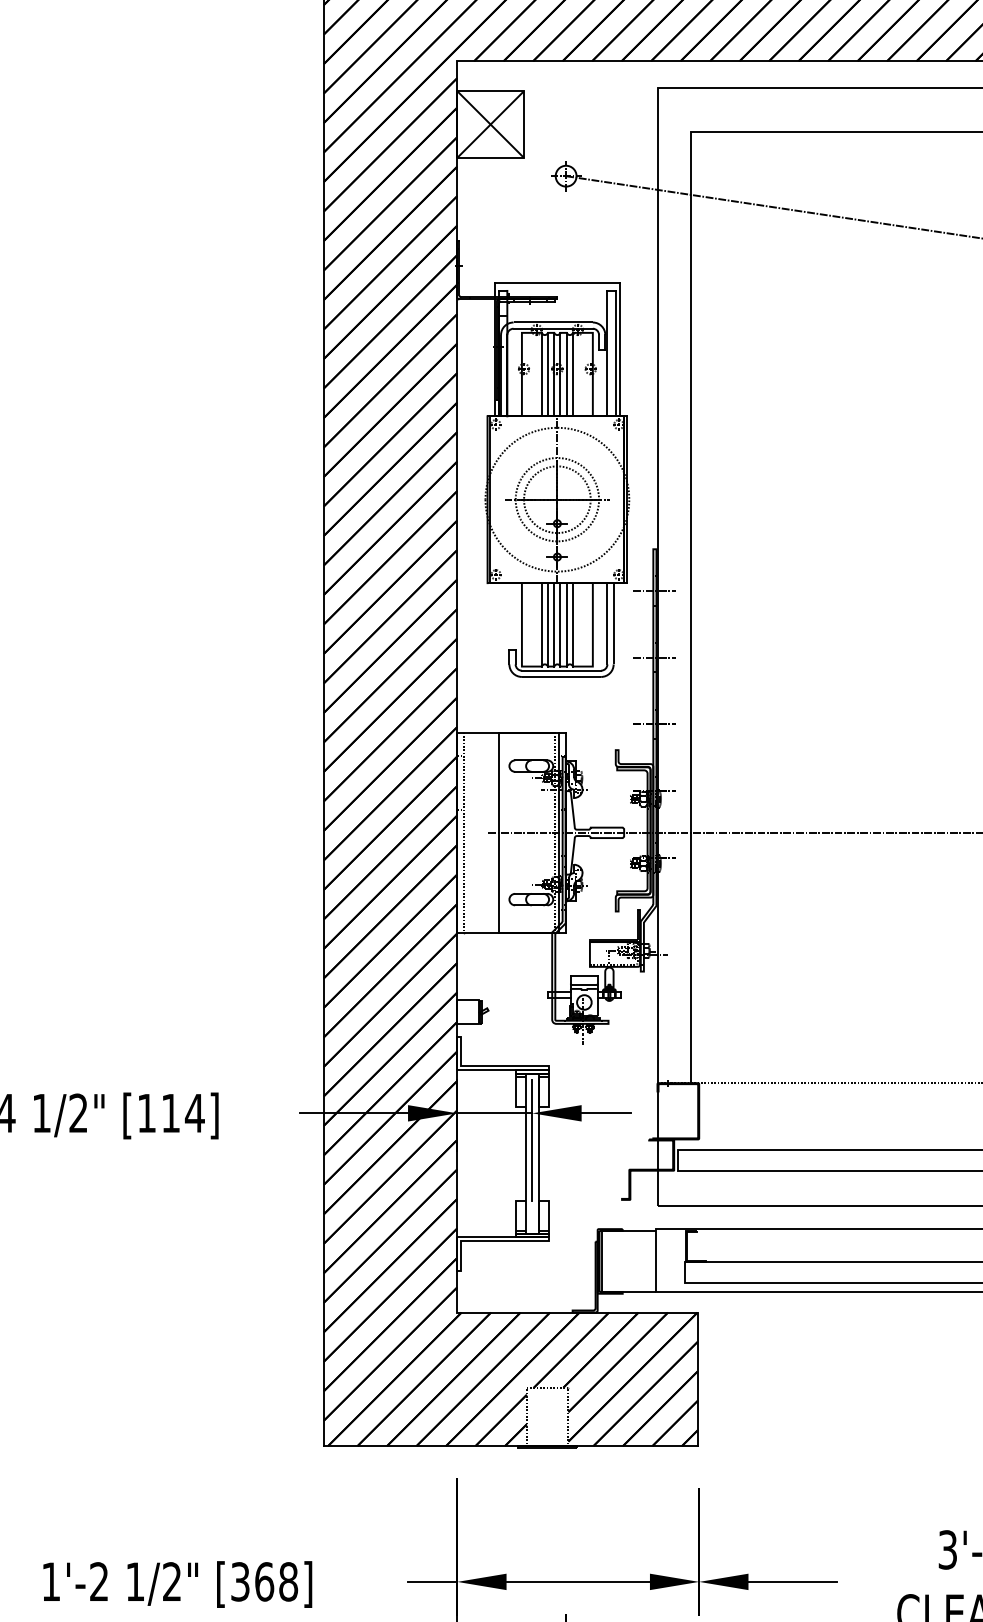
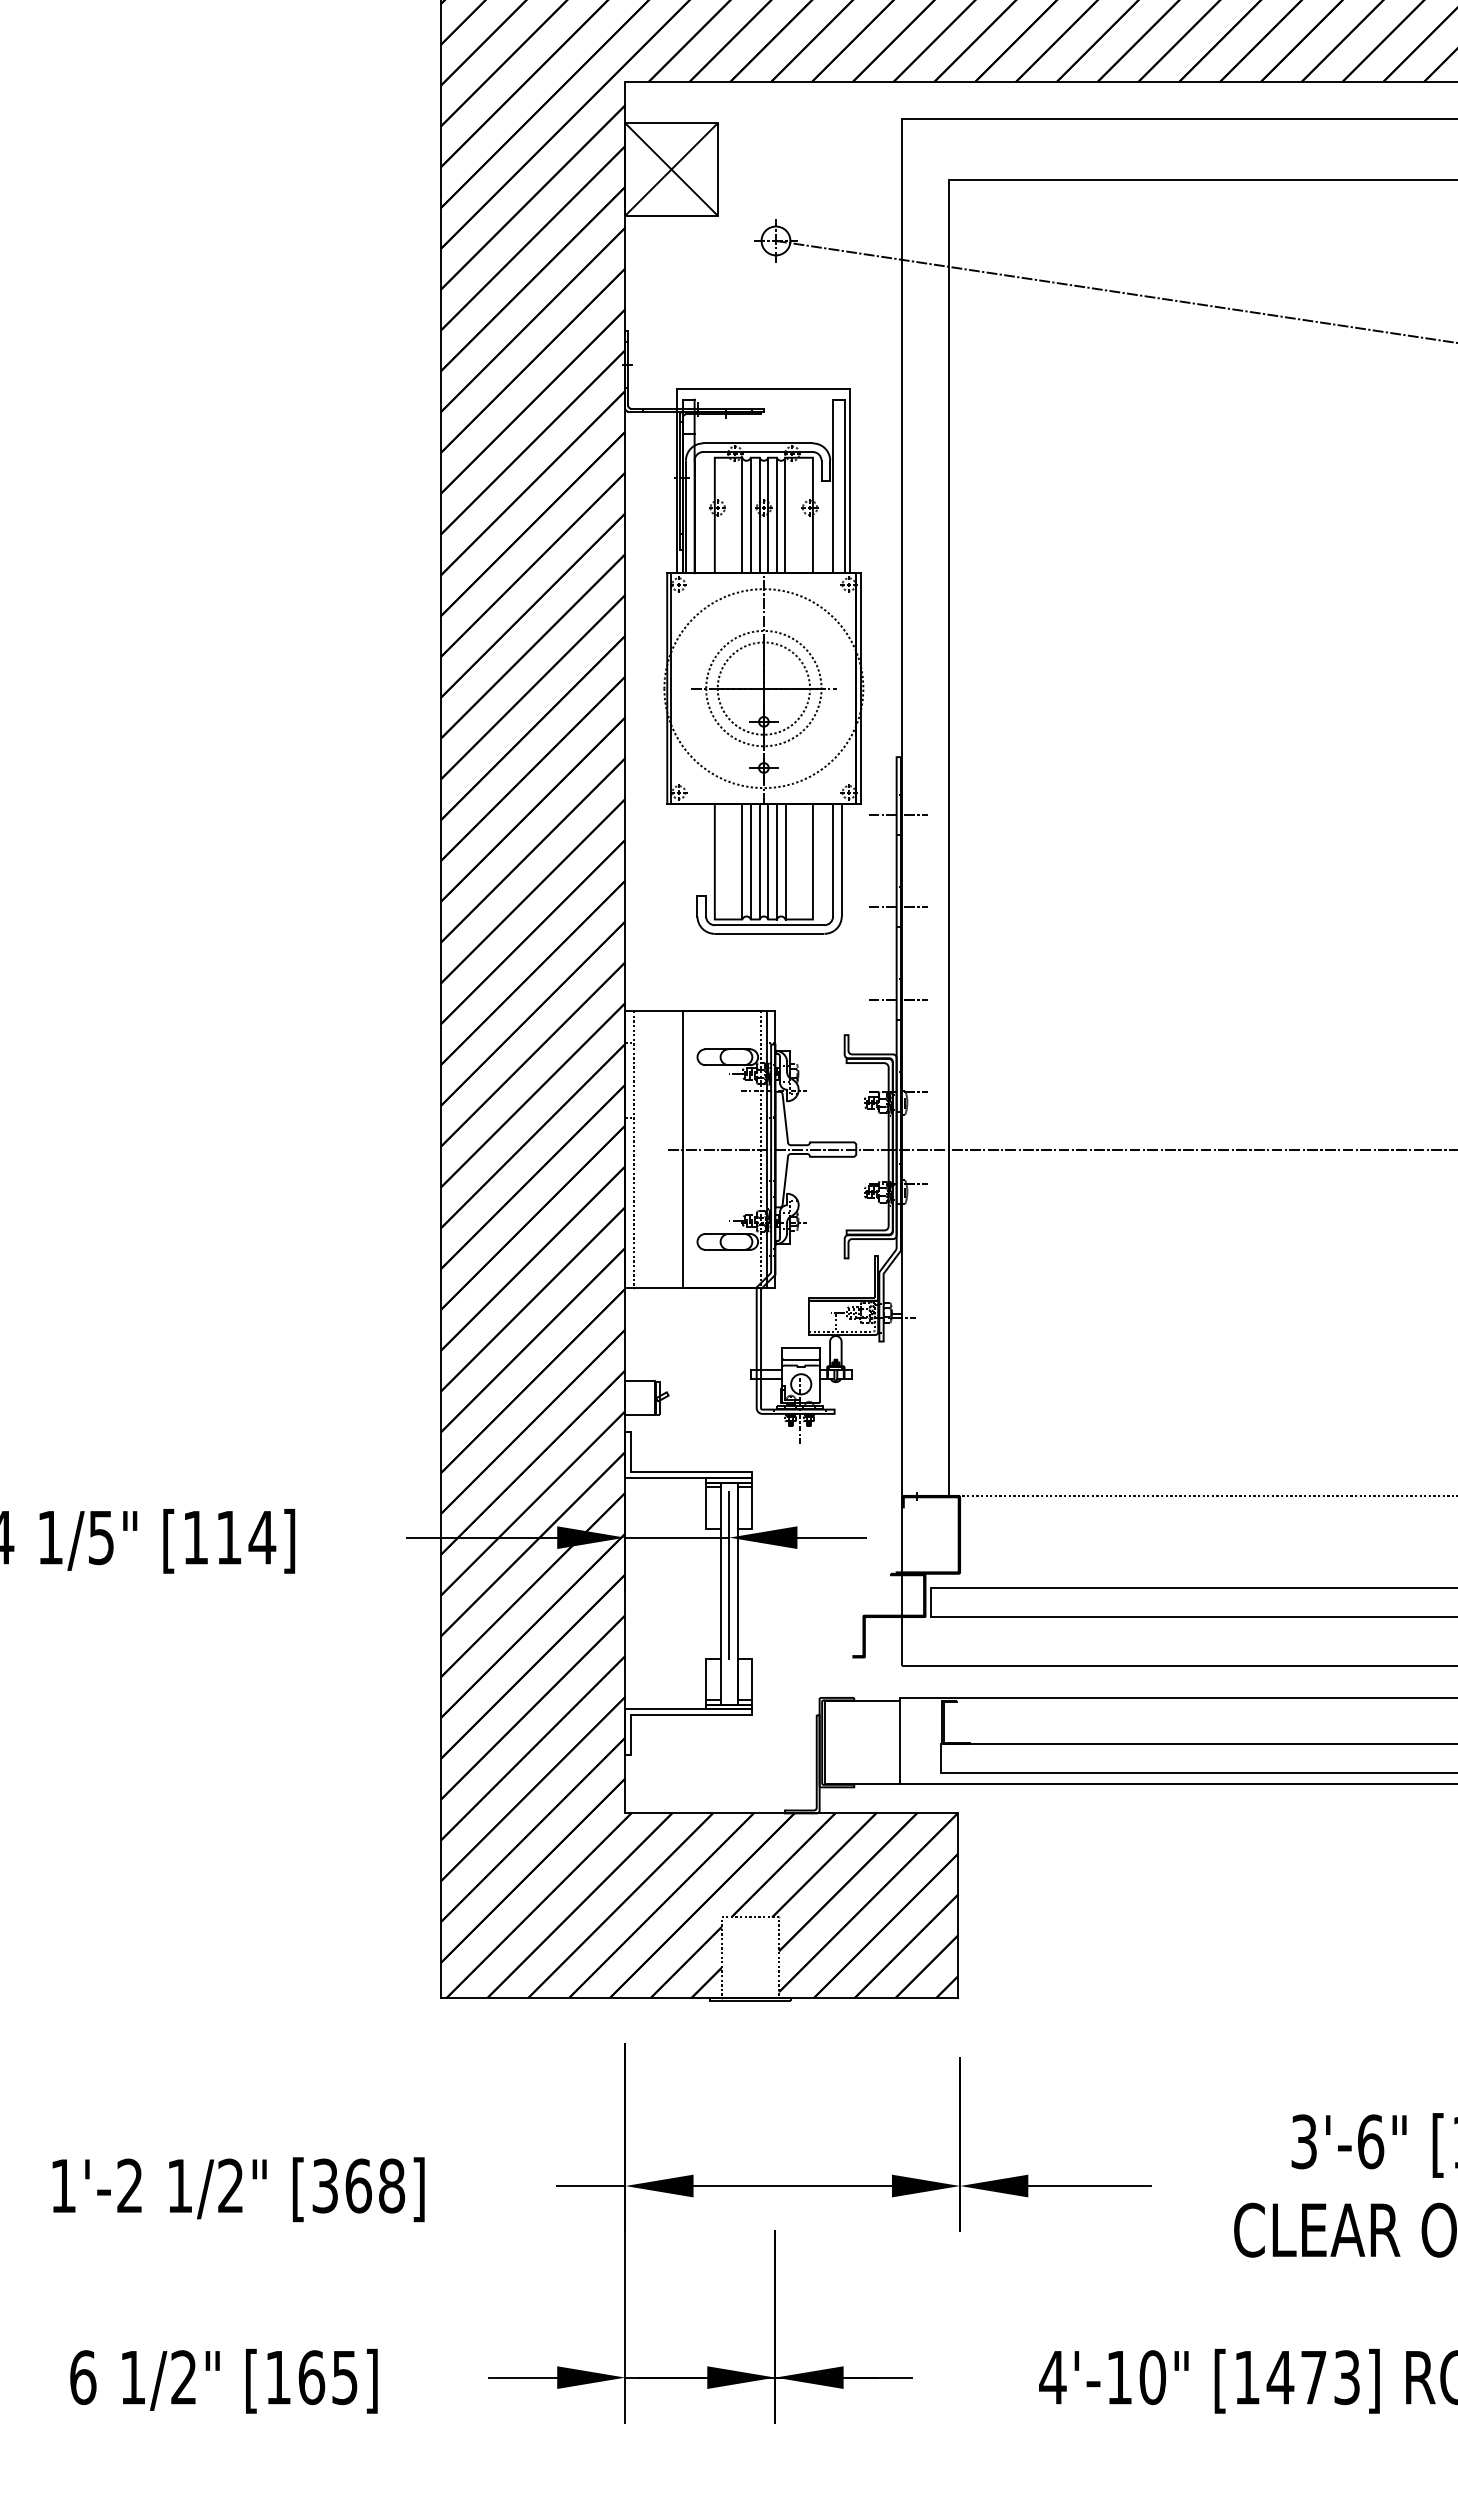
text: (77, 1113) -> (100, 1537), 1/2" -> 1/5"

